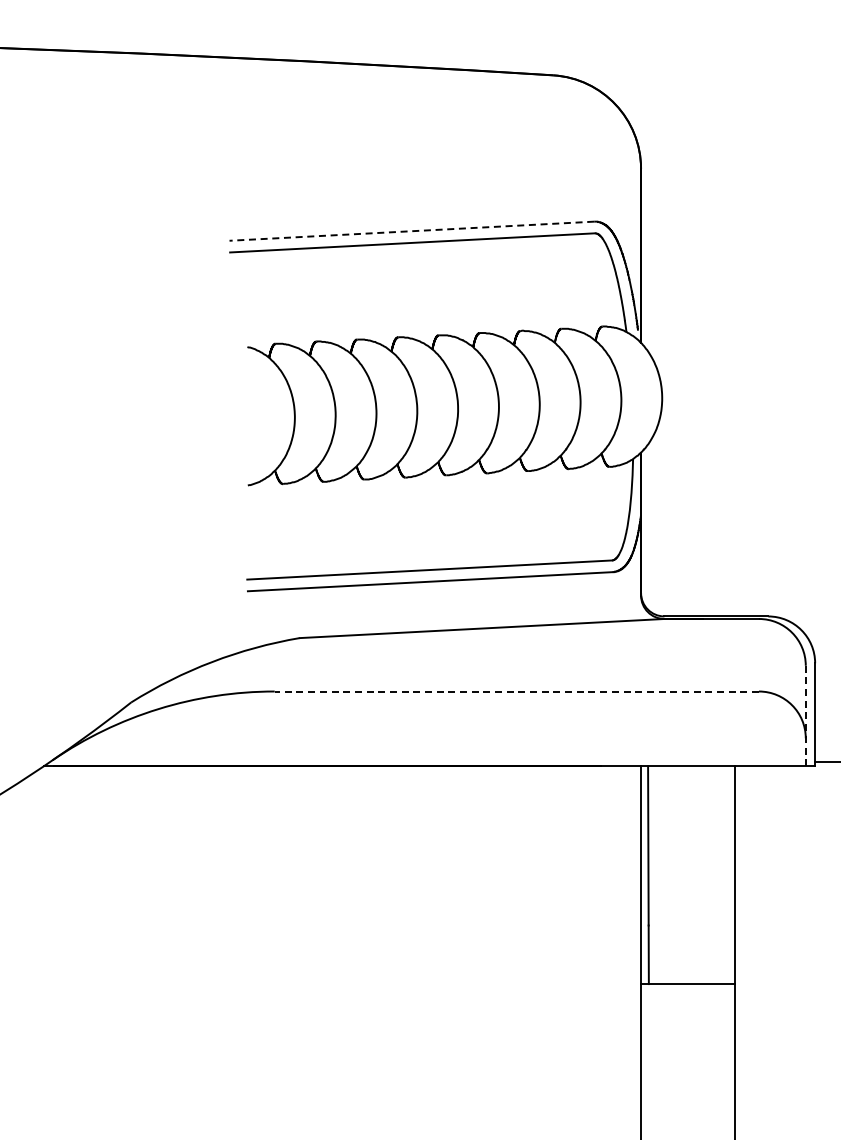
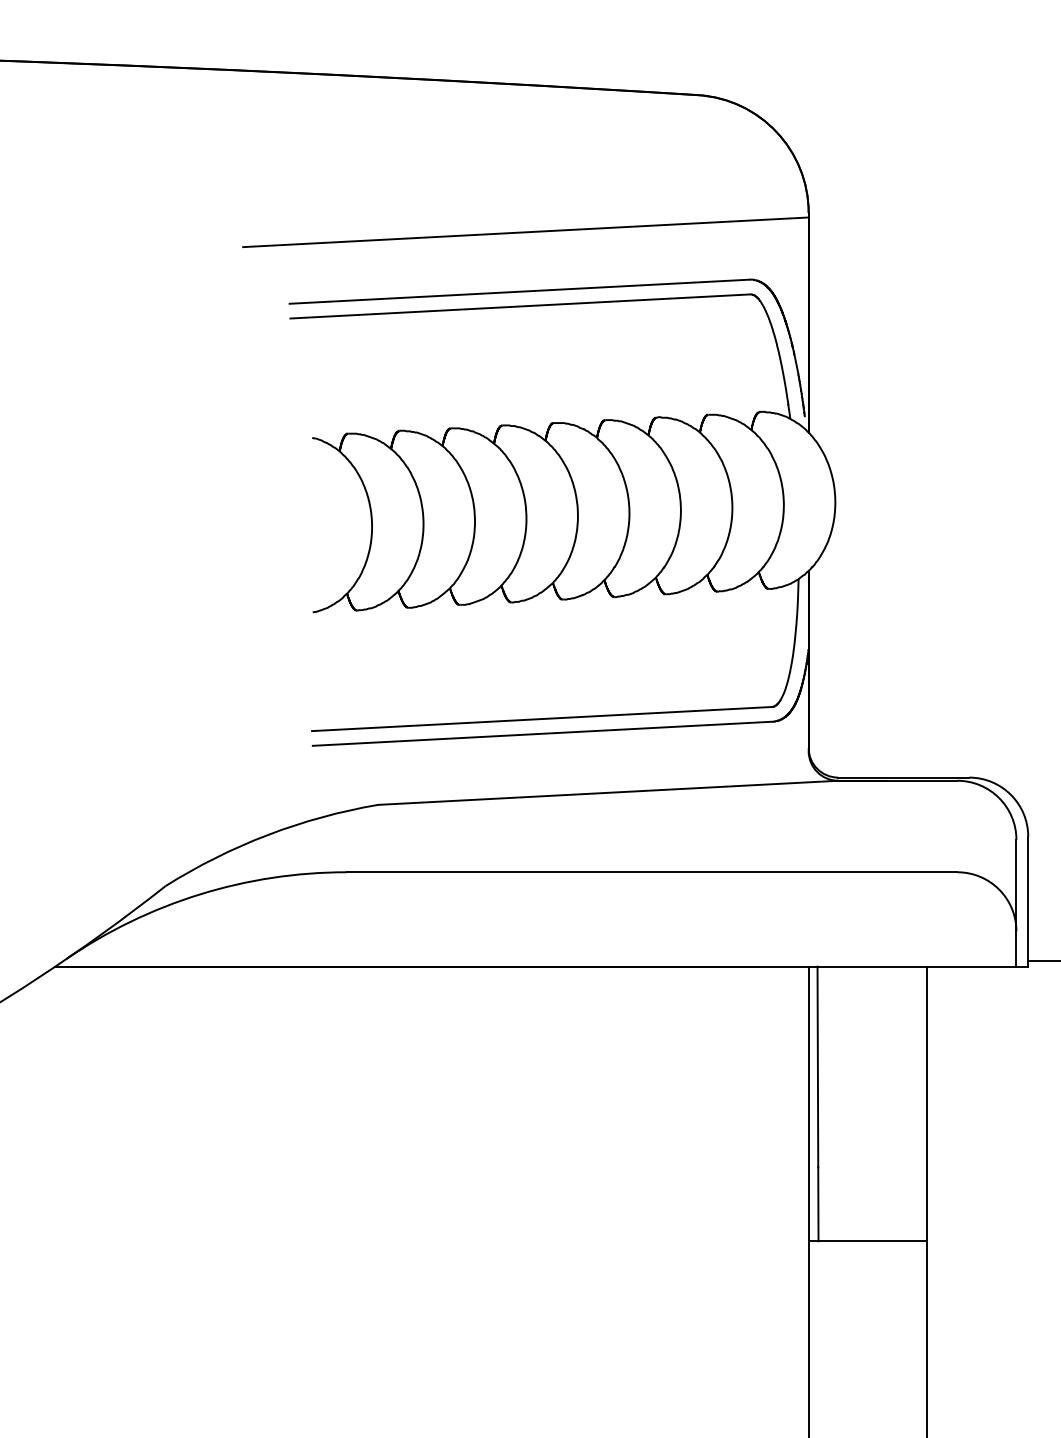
line: (416, 183) -> (525, 231), added
line: (411, 231) -> (519, 292), dashed -> solid
line: (516, 691) -> (651, 872), dashed -> solid
line: (805, 716) -> (1016, 903), dashed -> solid

